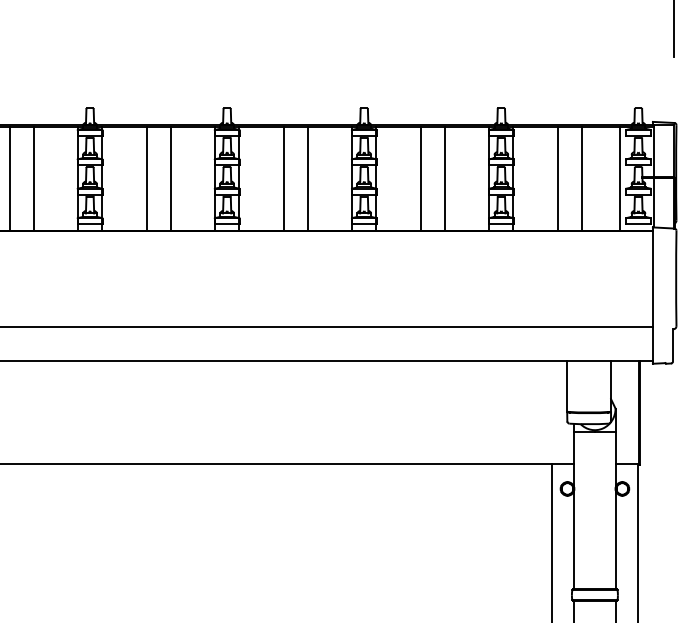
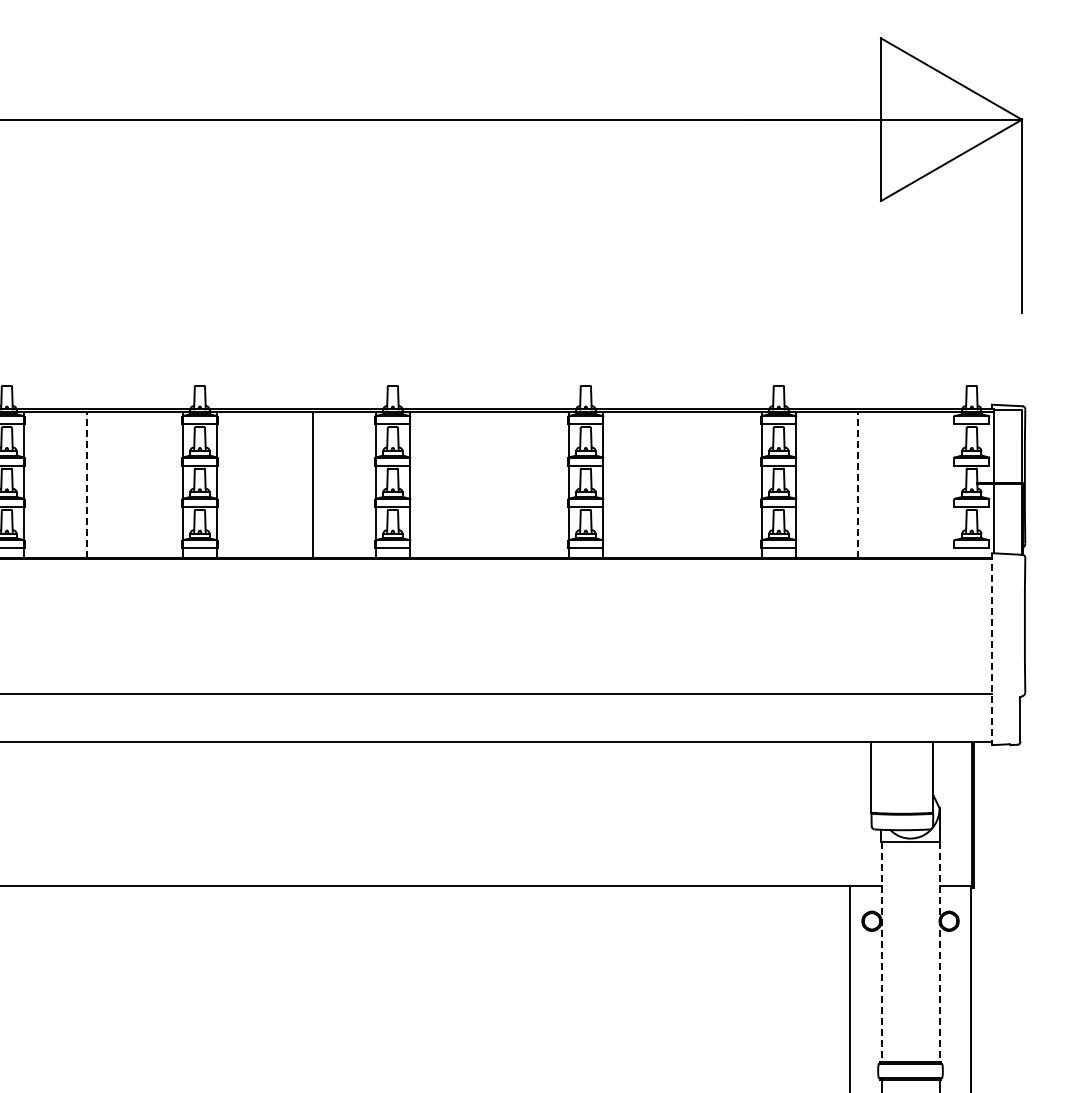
line: (9, 178) -> (86, 484), solid -> dashed
line: (33, 178) -> (120, 484), removed
line: (146, 178) -> (279, 484), removed
line: (283, 178) -> (472, 484), removed
line: (307, 178) -> (506, 484), removed
line: (420, 178) -> (665, 484), removed
line: (445, 178) -> (699, 484), removed
line: (557, 178) -> (858, 484), solid -> dashed
line: (582, 178) -> (892, 484), removed
line: (620, 178) -> (946, 484), removed
line: (653, 295) -> (992, 649), solid -> dashed
line: (574, 511) -> (881, 952), solid -> dashed
line: (615, 511) -> (939, 952), solid -> dashed

